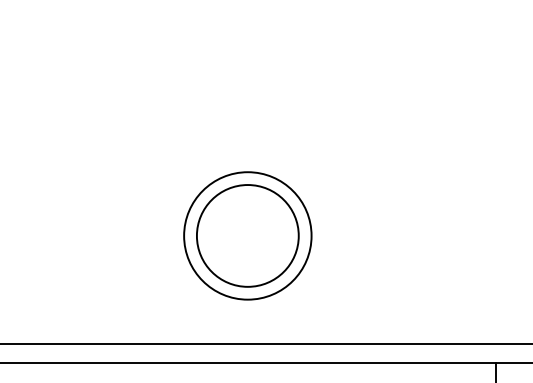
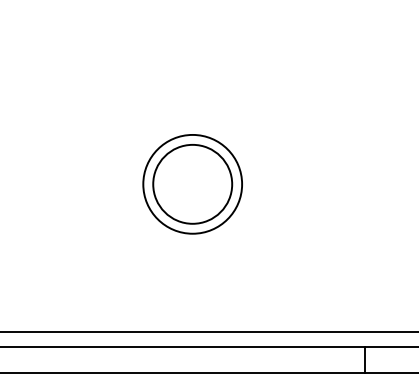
part: (247, 236) -> (192, 184), moved

